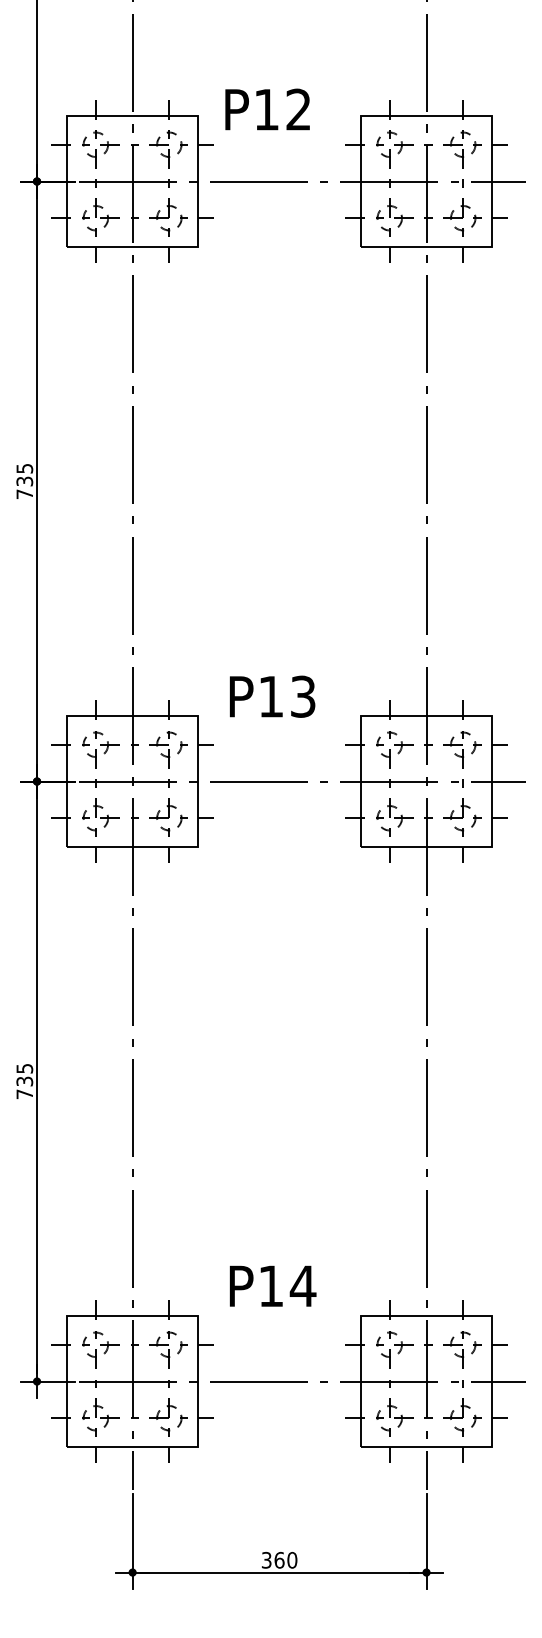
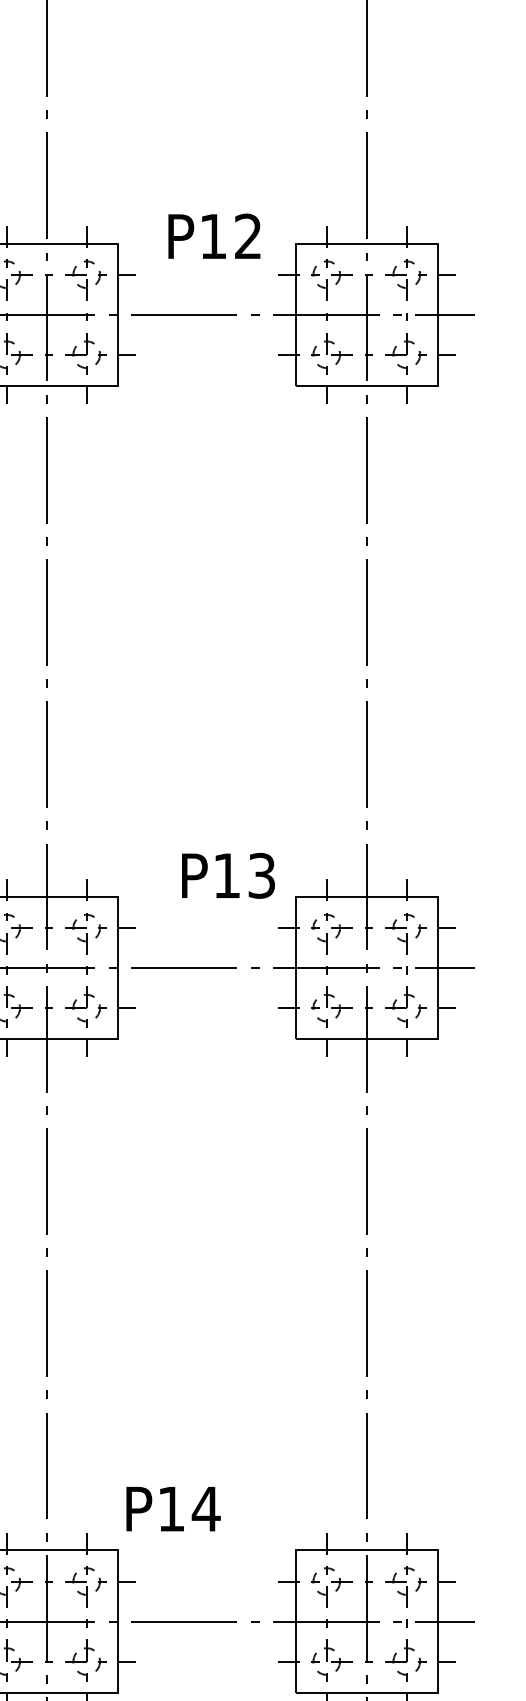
text: (267, 109) -> (214, 236), moved
text: (272, 696) -> (228, 875), moved
text: (272, 1285) -> (172, 1508), moved

